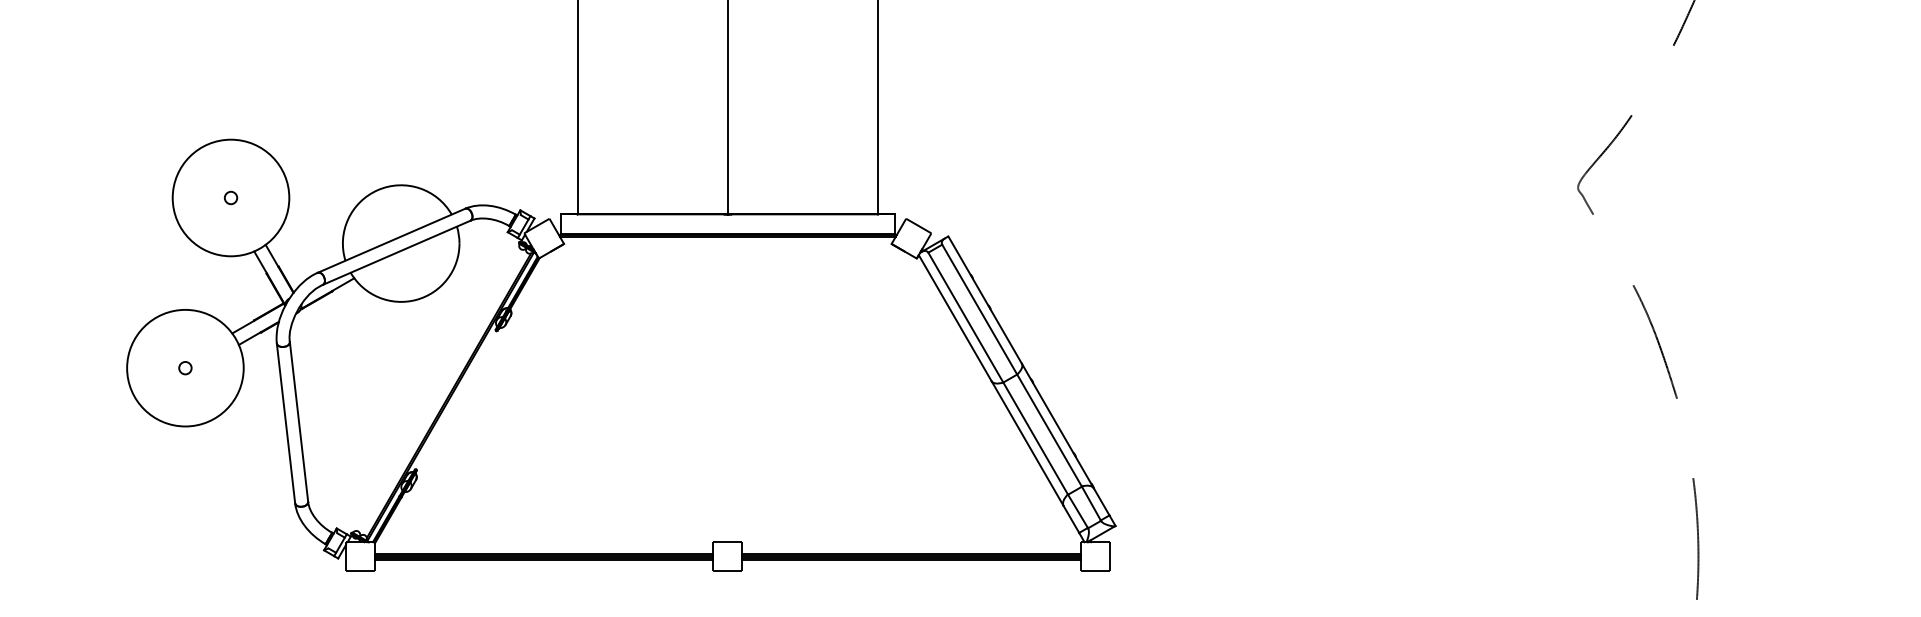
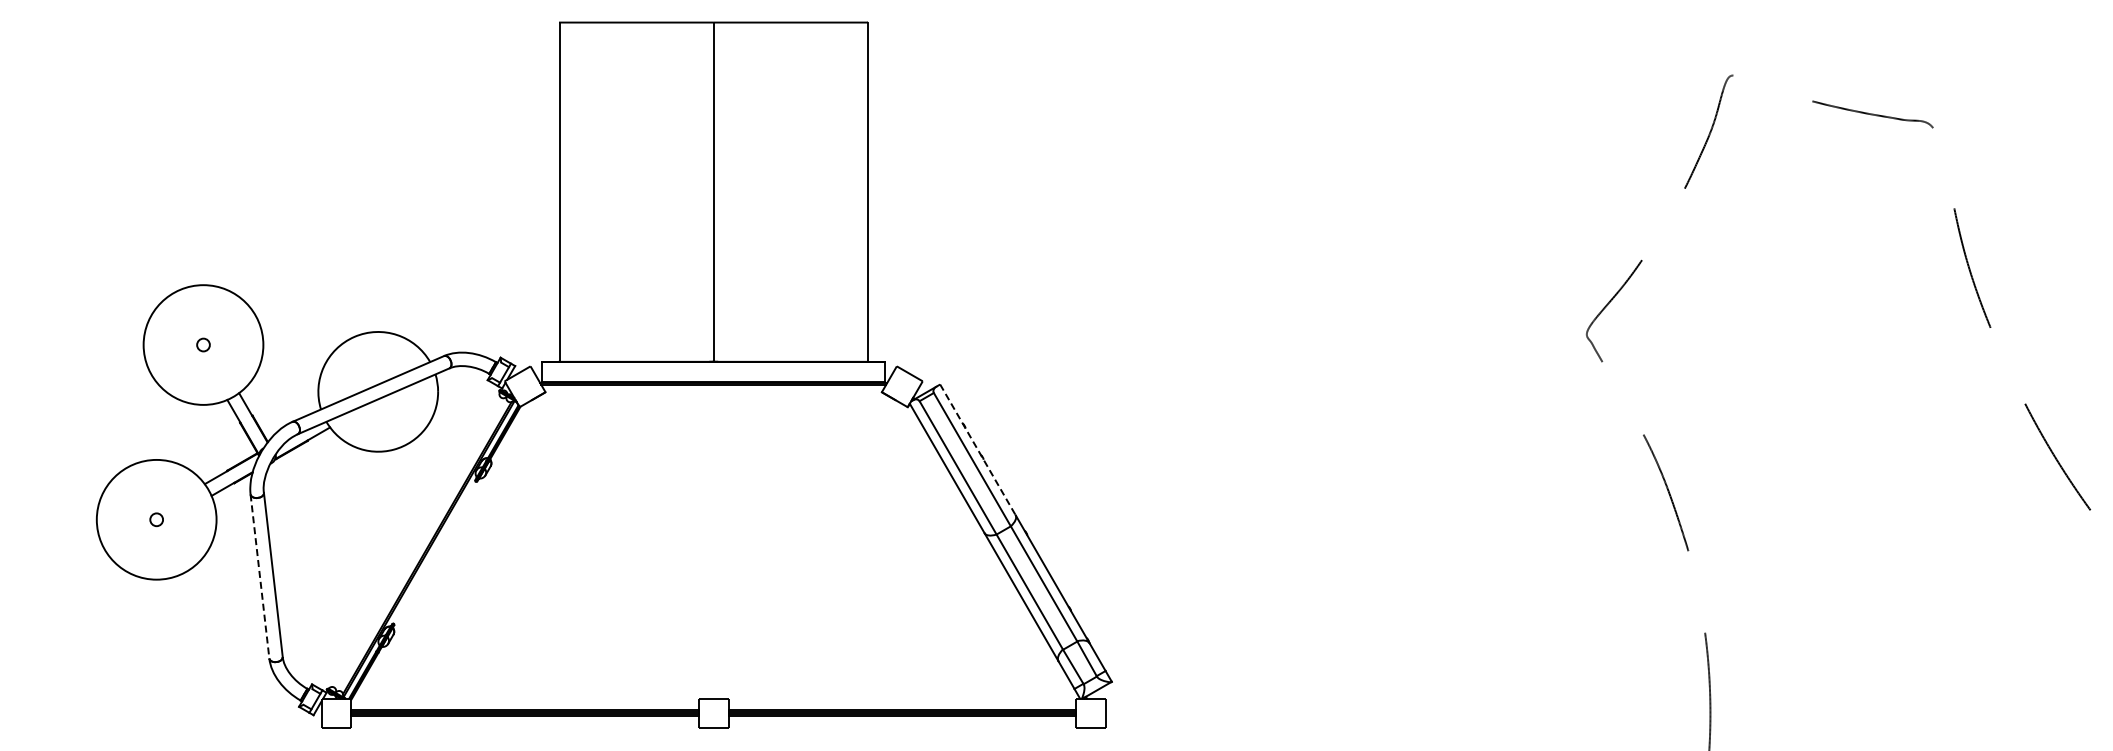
line: (984, 299) -> (977, 449), solid -> dashed
line: (285, 423) -> (259, 576), solid -> dashed

